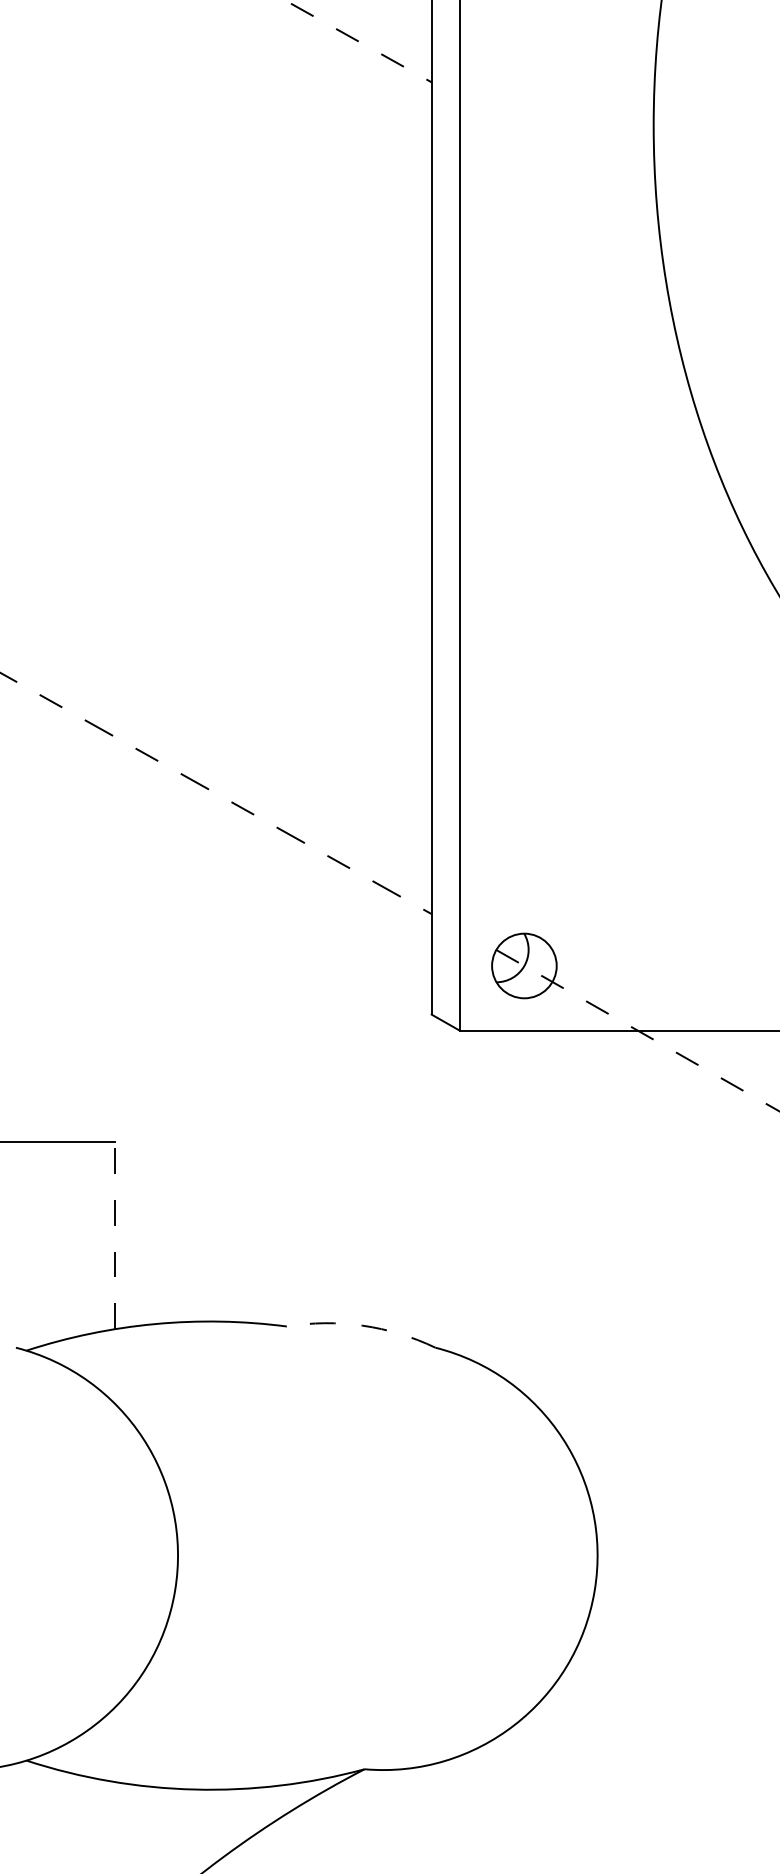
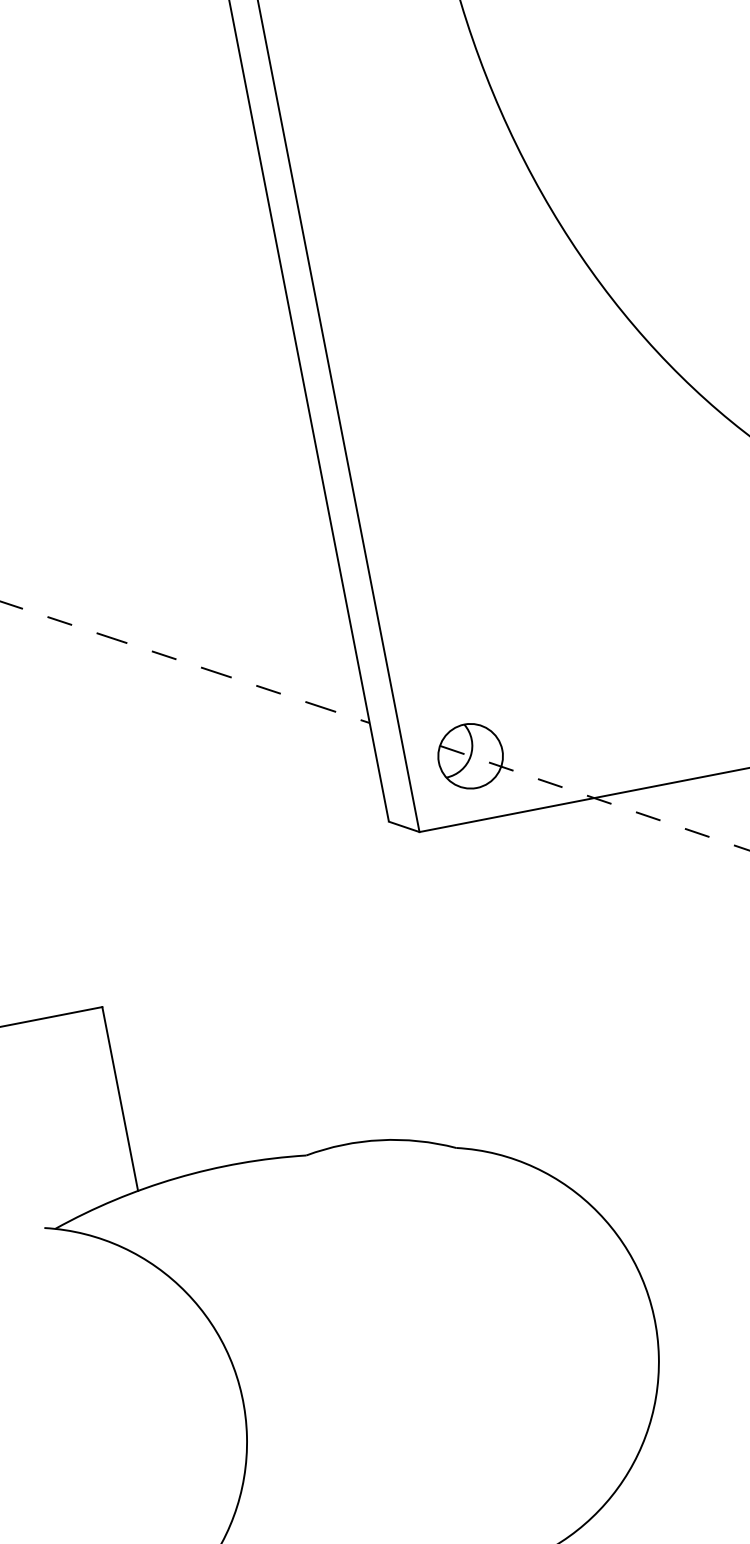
line: (115, 1235) -> (120, 1098), dashed -> solid
arc: (362, 1325) -> (380, 1140), dashed -> solid

